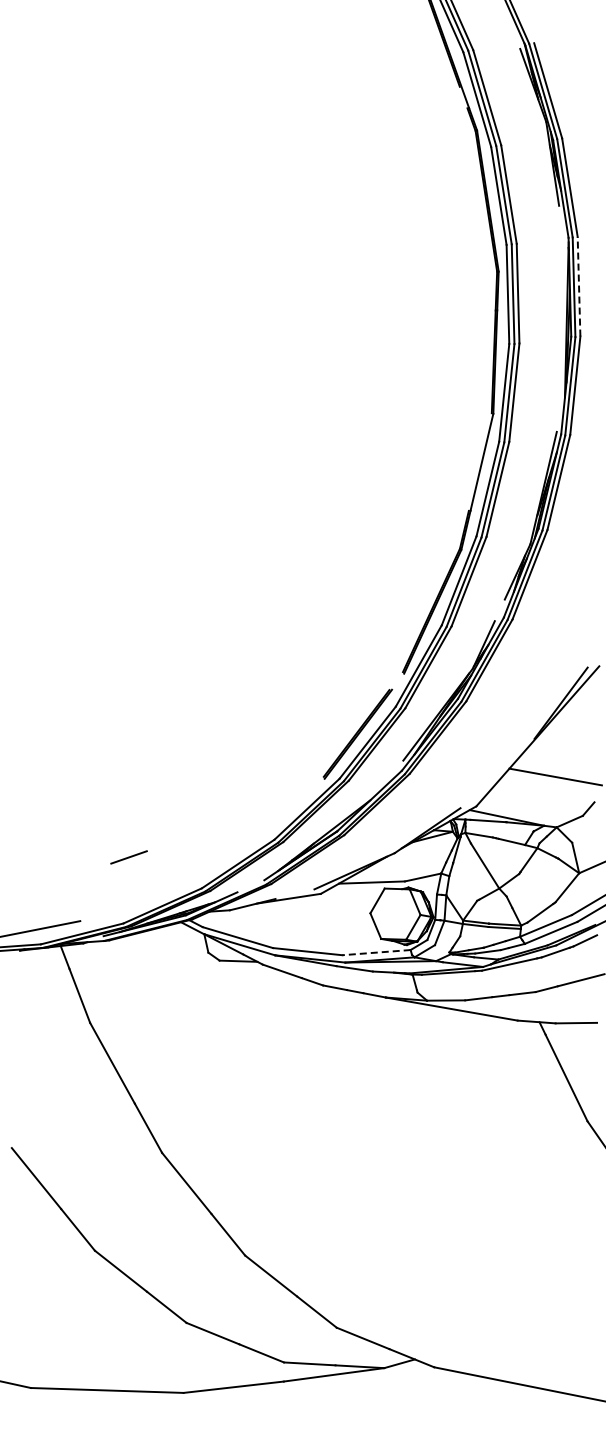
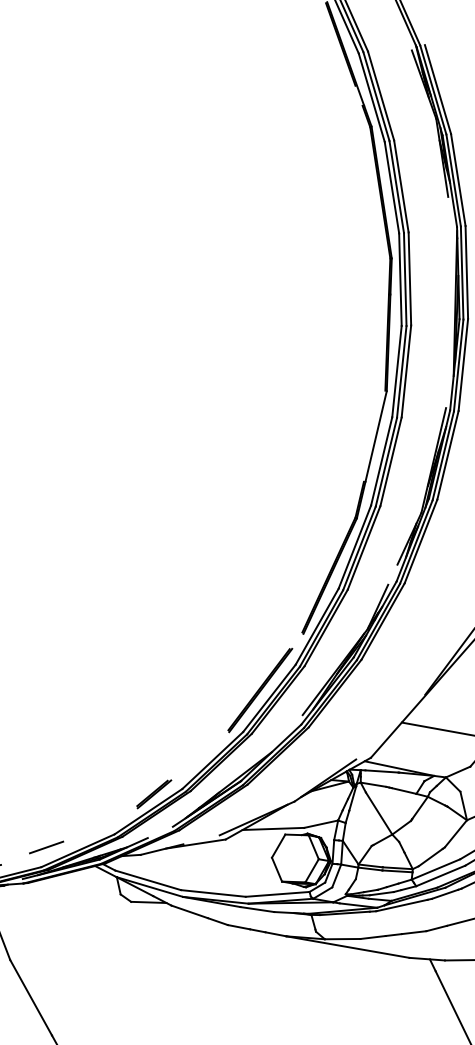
line: (579, 286) -> (467, 272), dashed -> solid
part: (244, 845) -> (154, 794), added
line: (128, 857) -> (46, 847), moved
line: (376, 952) -> (277, 894), dashed -> solid

